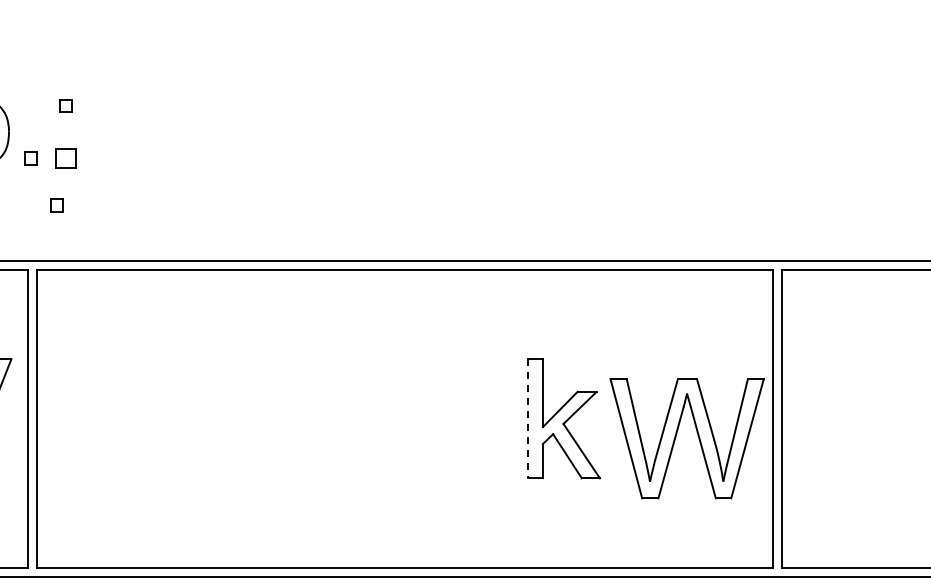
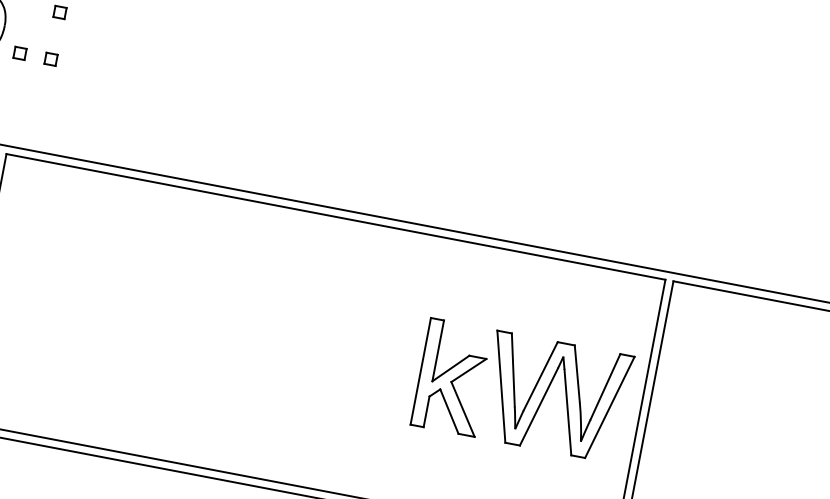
part: (65, 158) -> (50, 59), size x0.62
part: (56, 205) -> (34, 99), removed
line: (528, 418) -> (420, 371), dashed -> solid
part: (676, 437) -> (546, 394), moved

